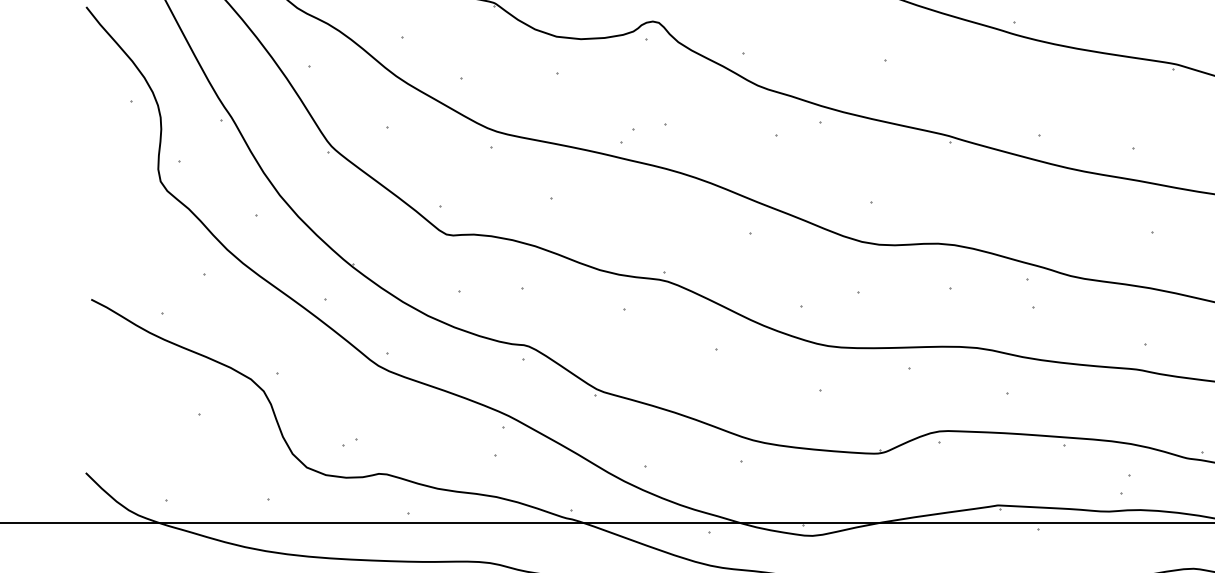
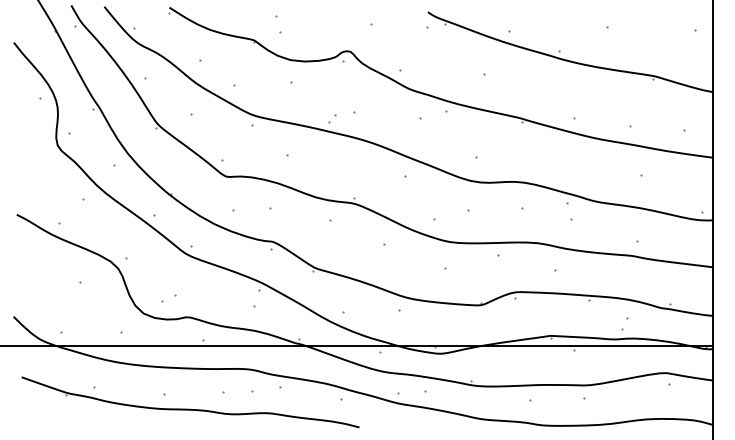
part: (349, 441) -> (168, 298), size x1.6

